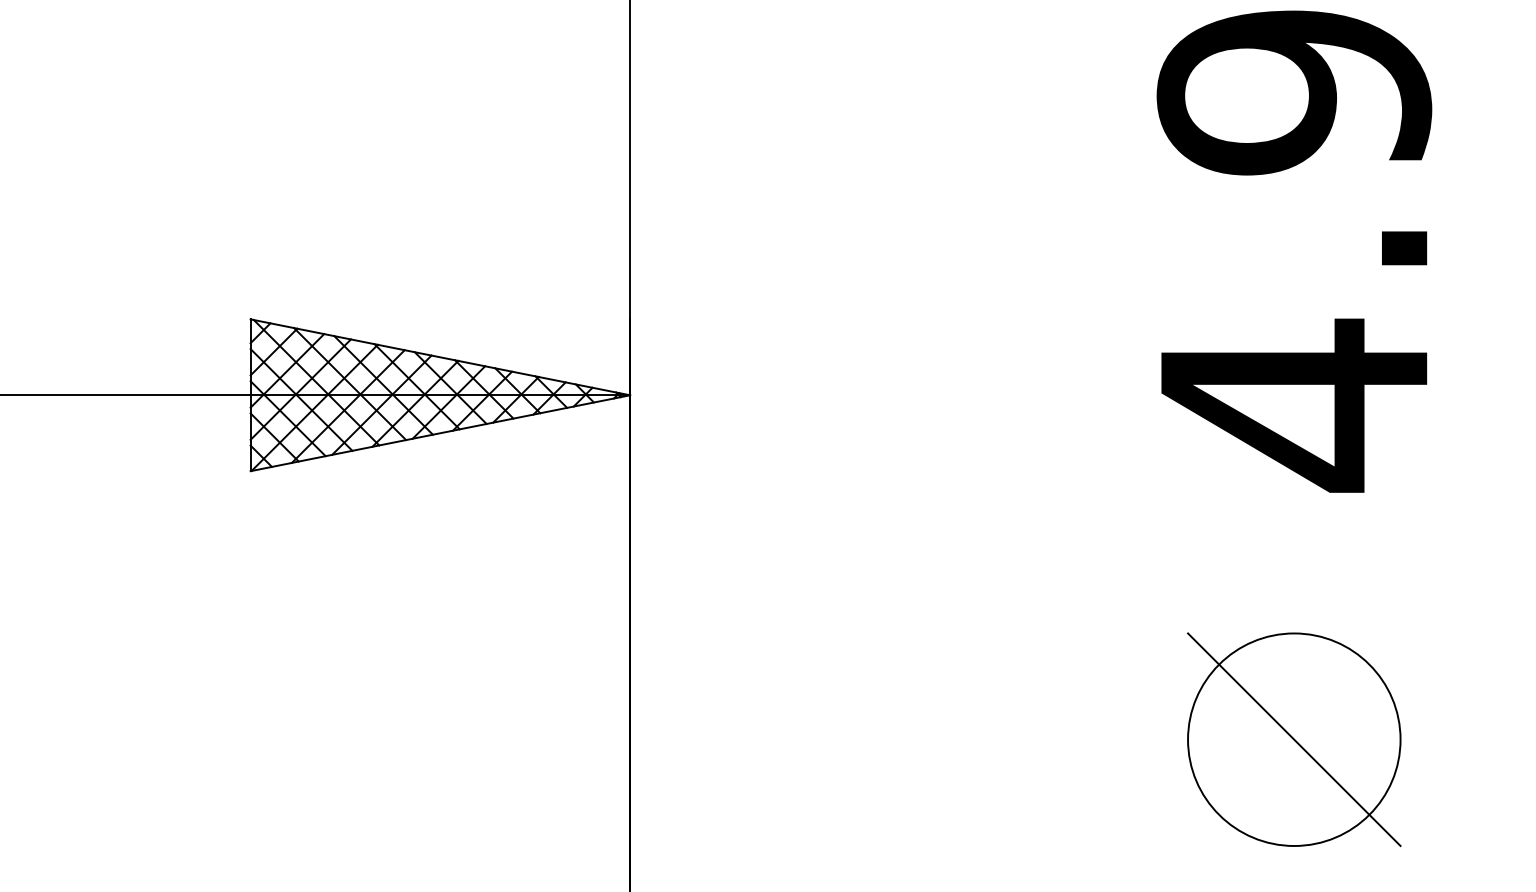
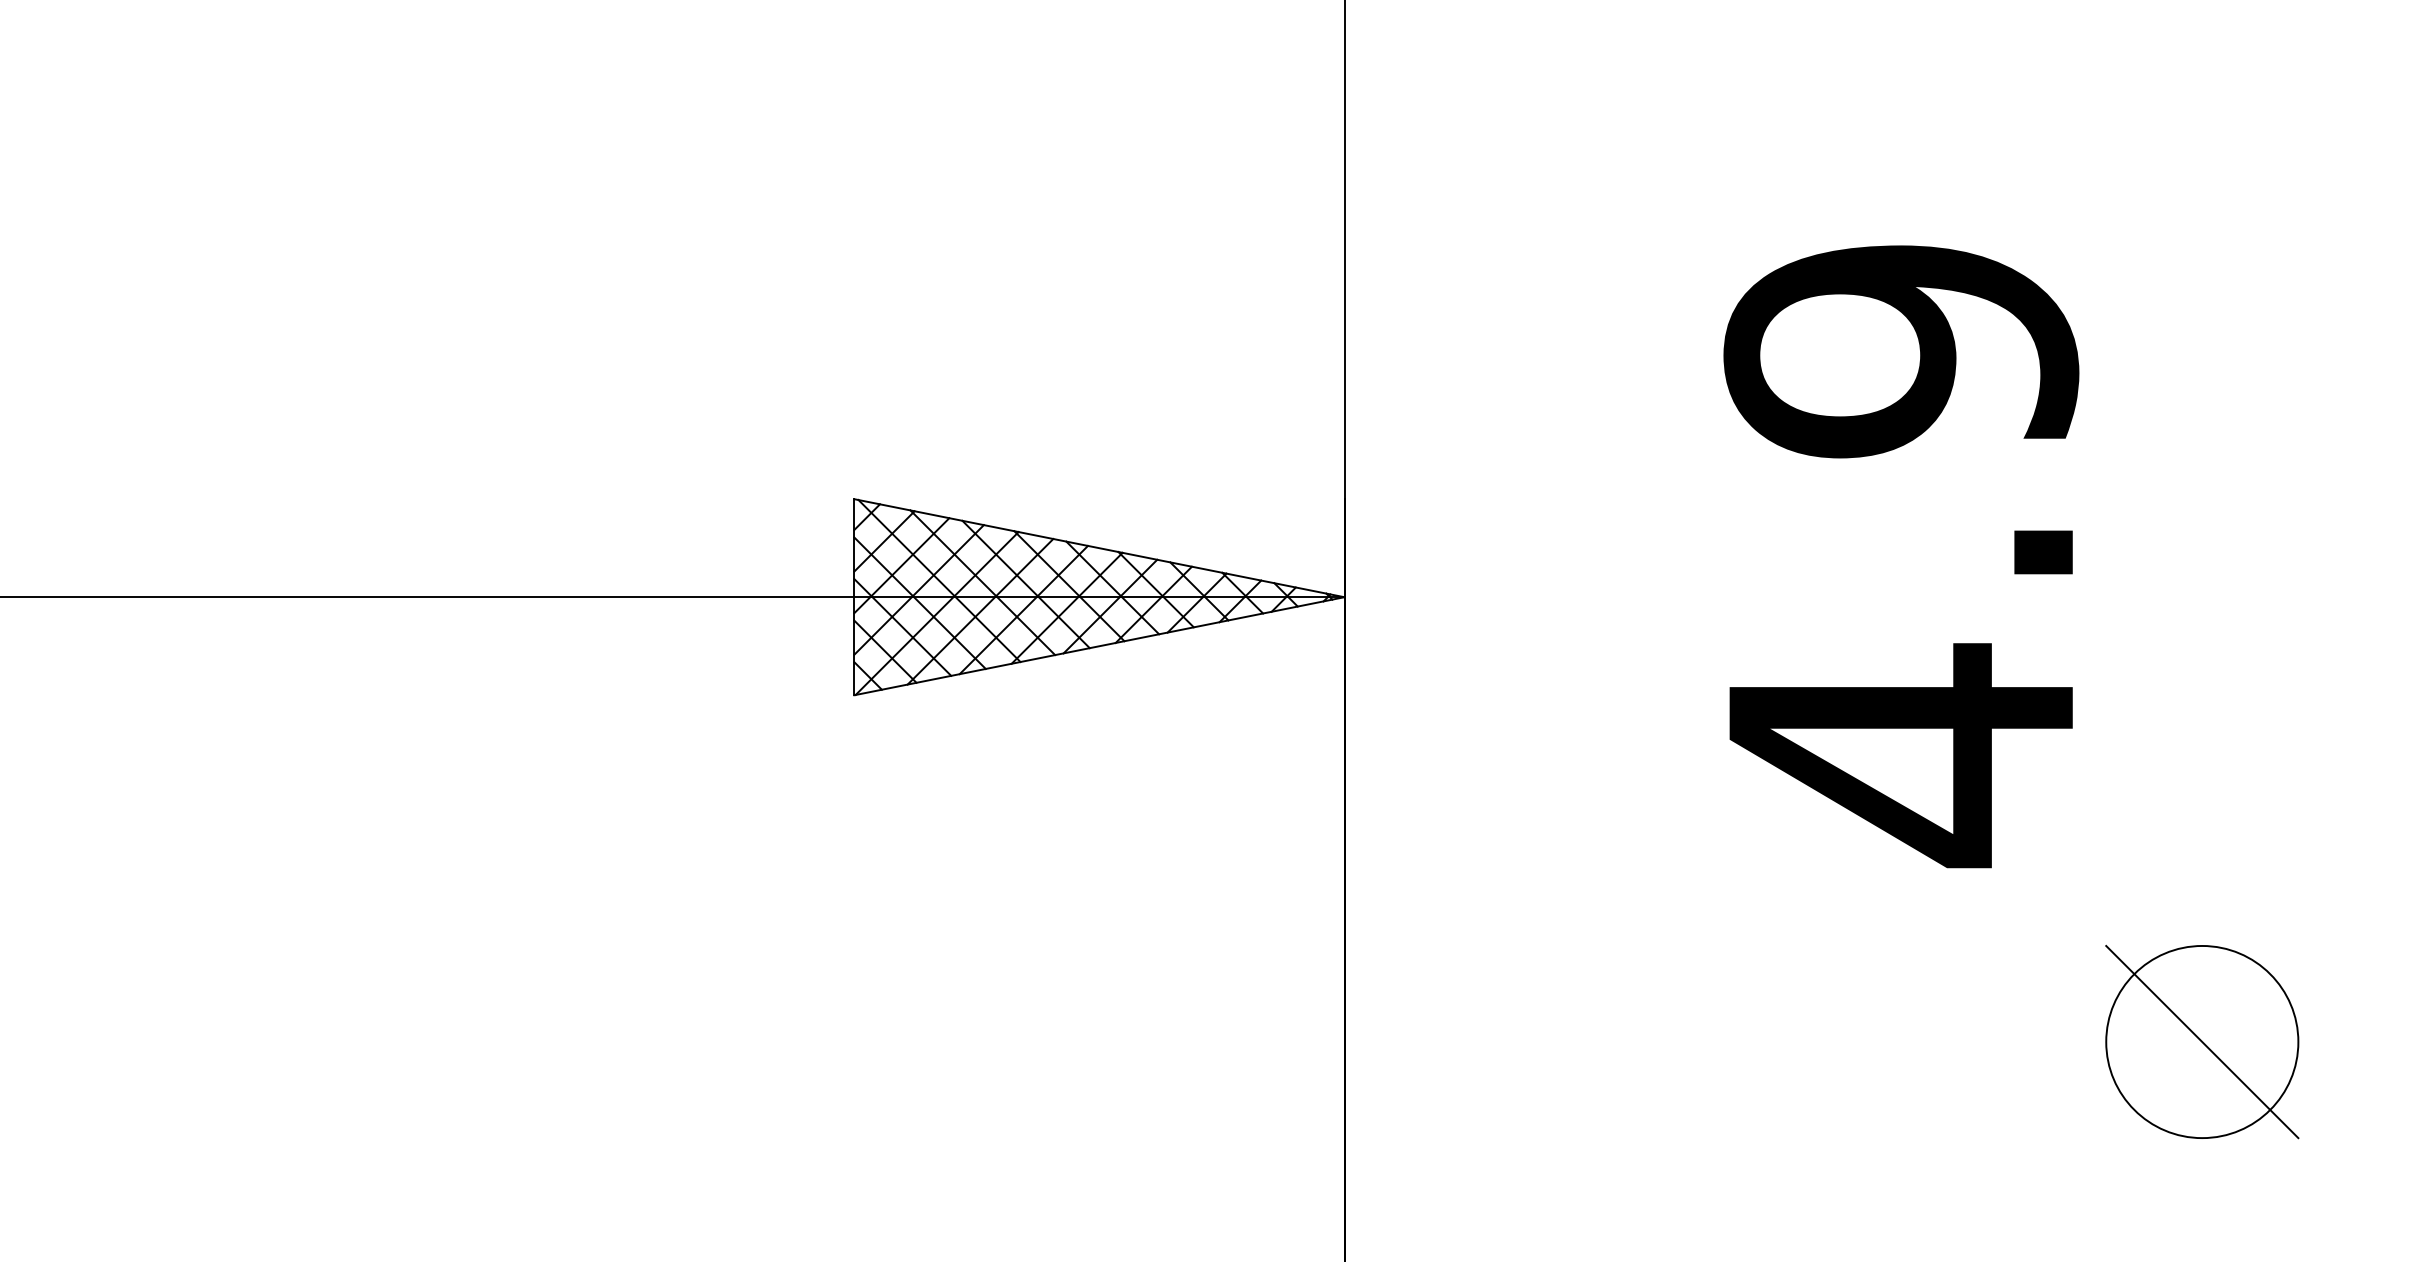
text: (1294, 251) -> (1901, 556), moved
part: (1294, 739) -> (2202, 1041), size x0.7

